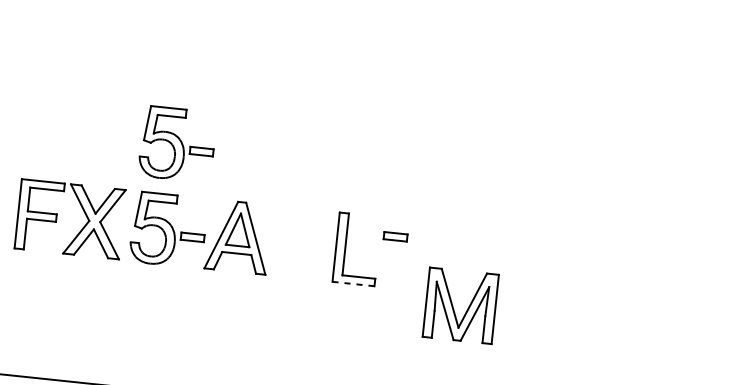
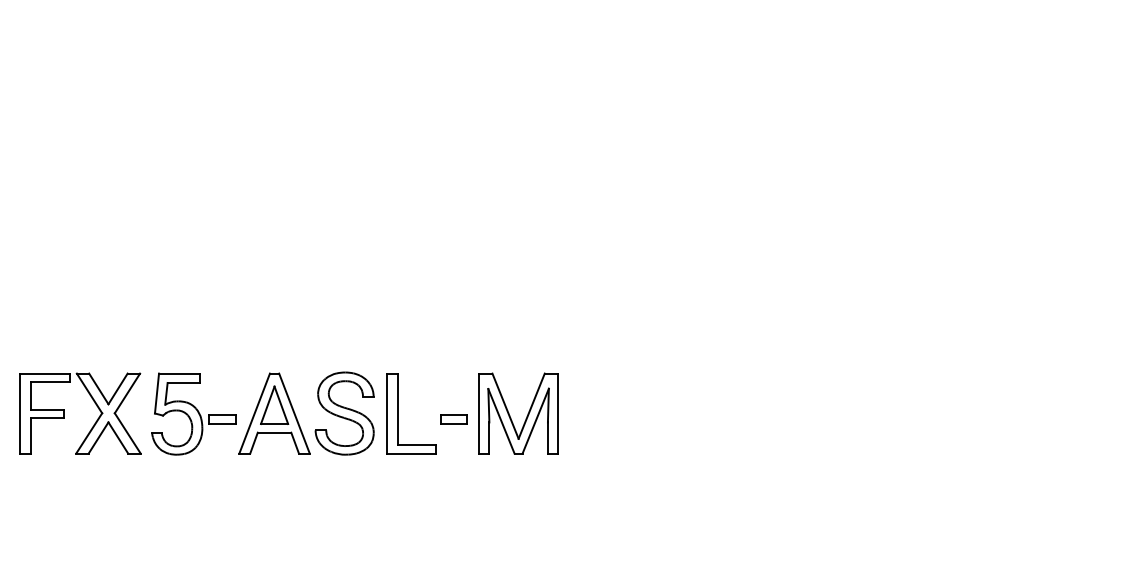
part: (177, 143) -> (193, 314), removed
part: (395, 236) -> (453, 419), moved
part: (299, 243) -> (344, 413), added
line: (353, 283) -> (411, 453), dashed -> solid
part: (454, 308) -> (511, 417), moved

